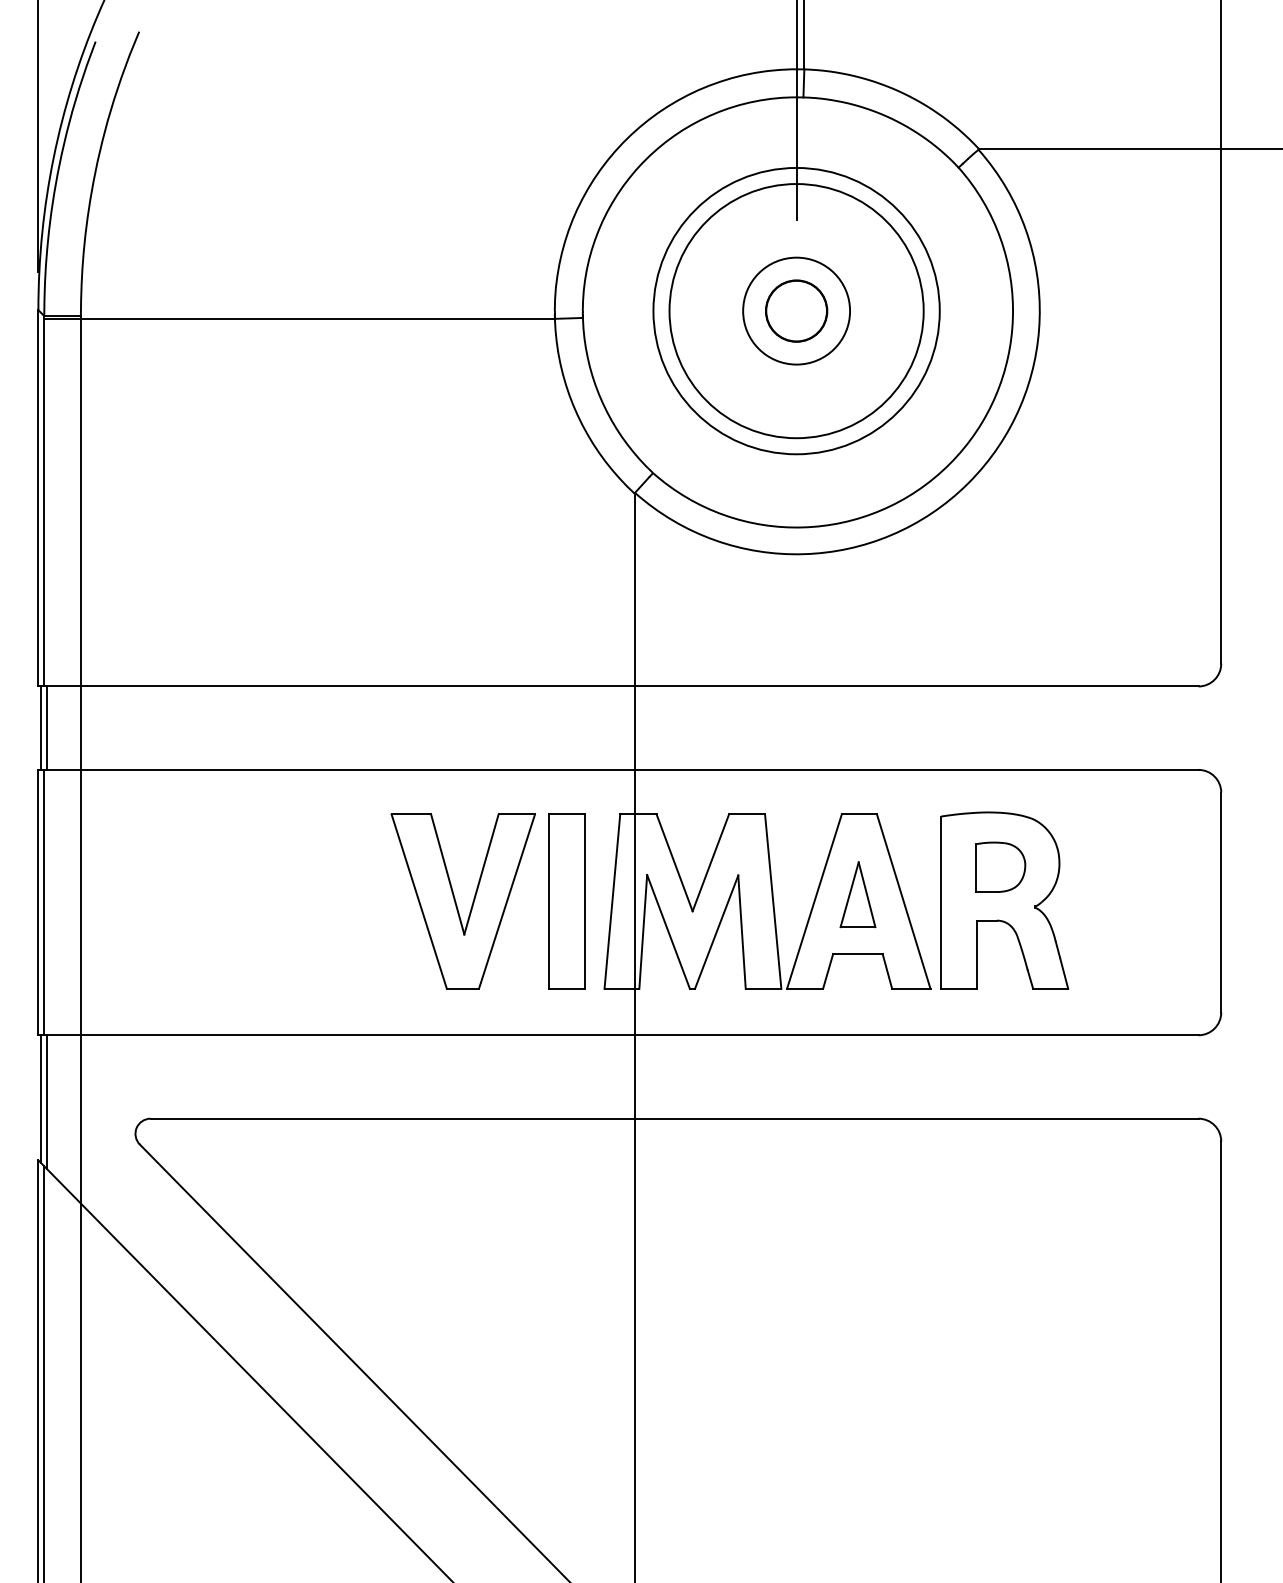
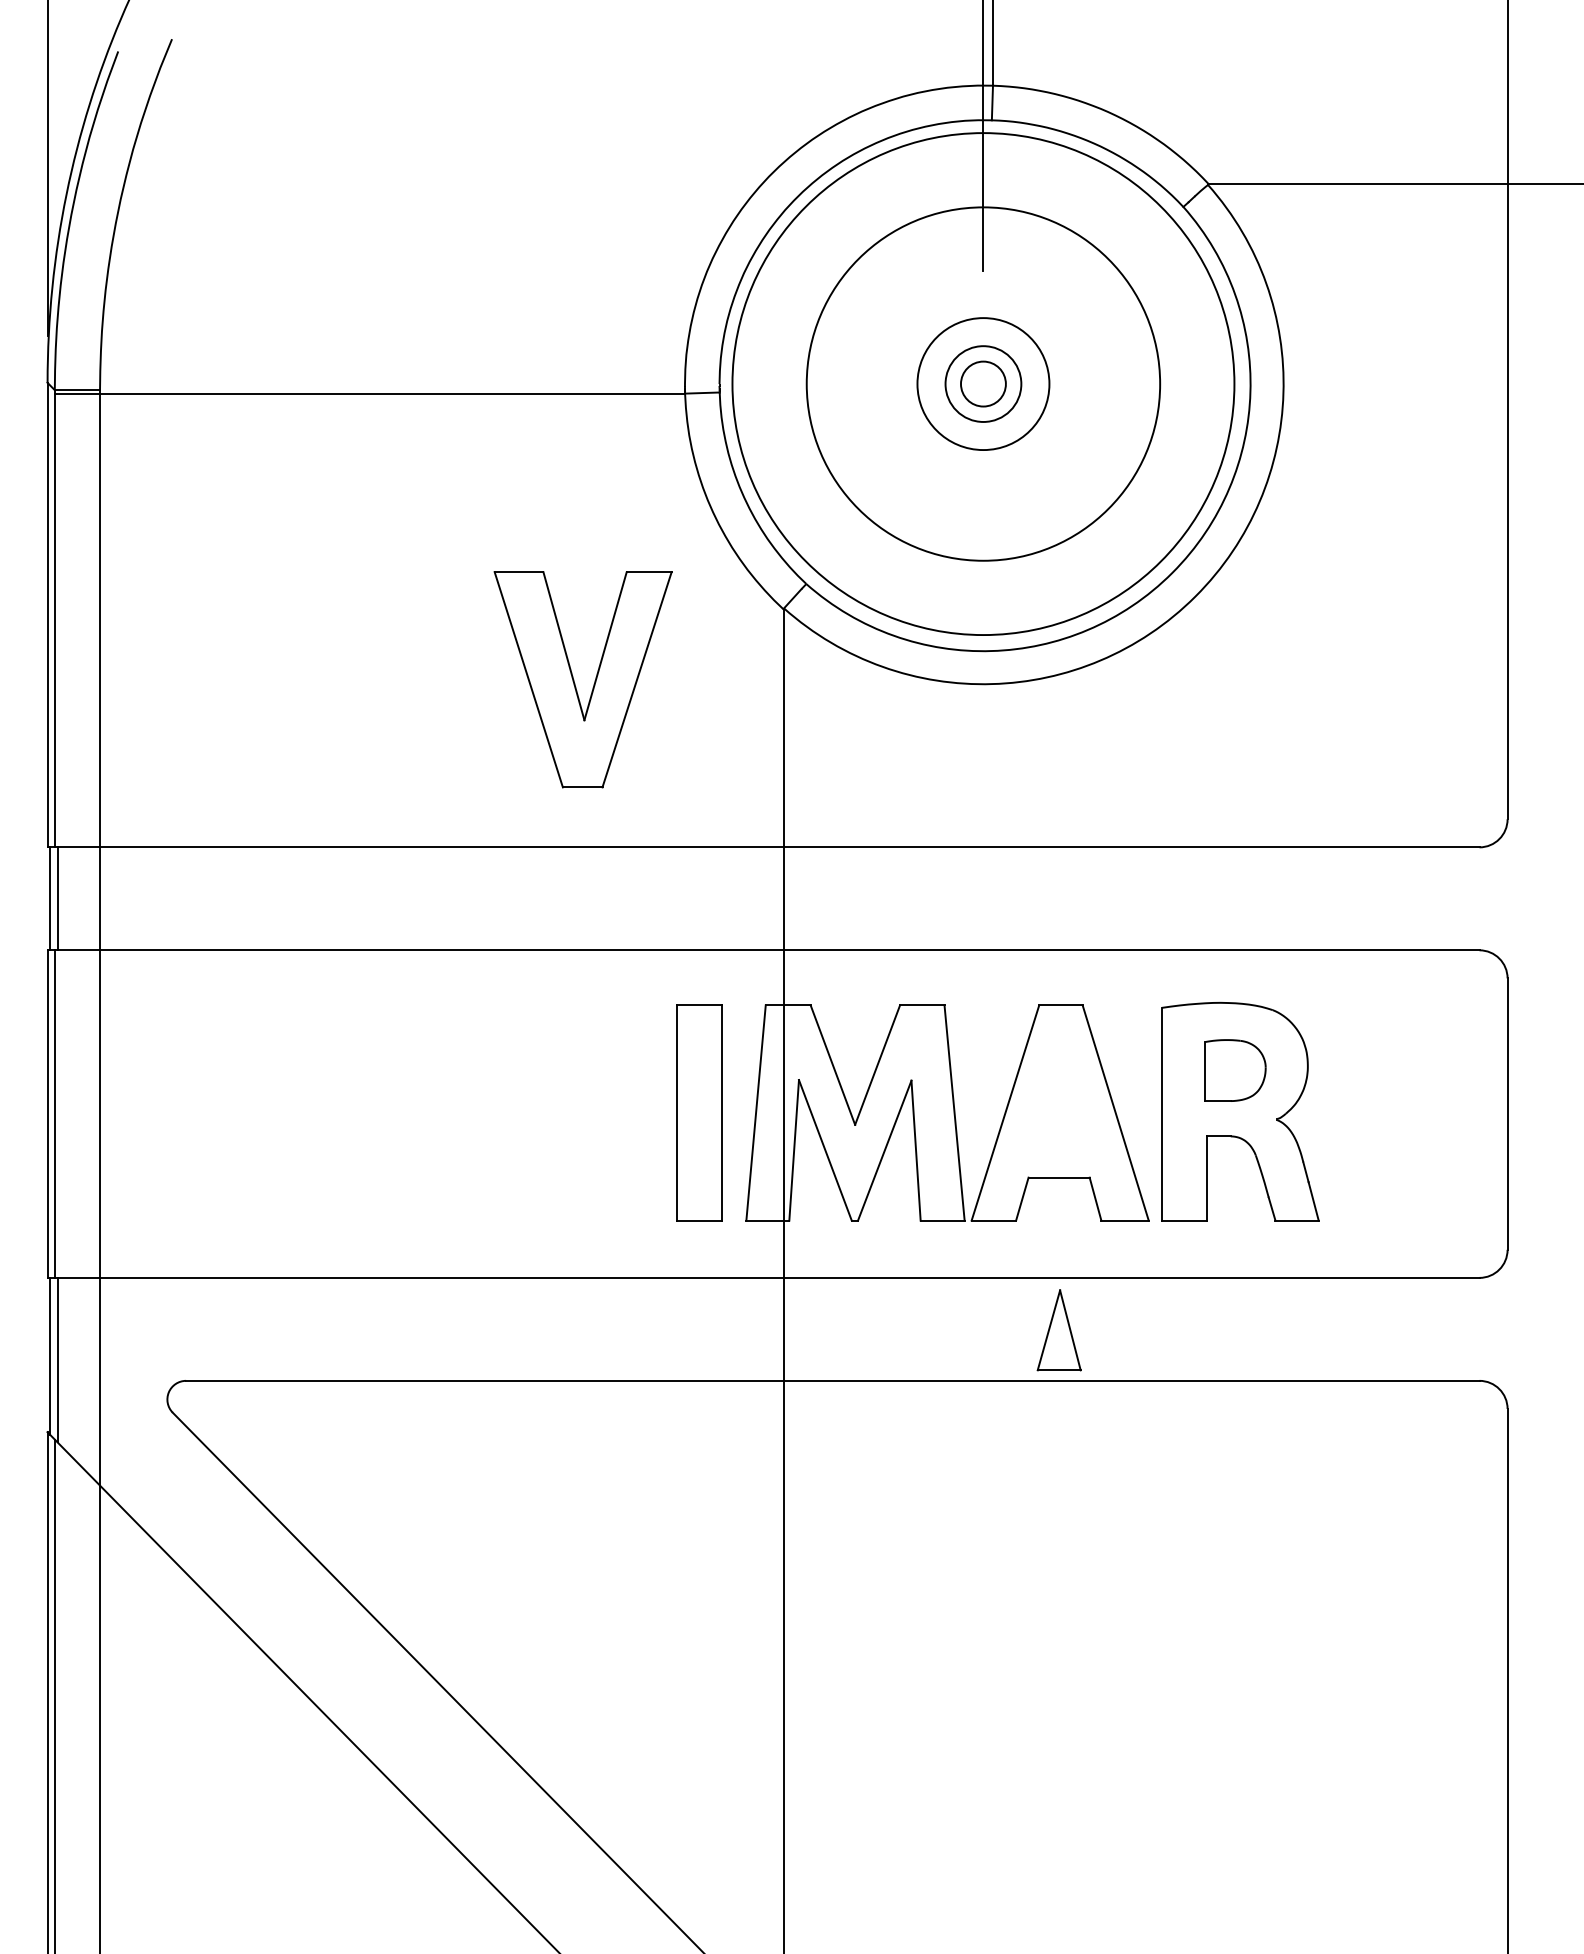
circle: (796, 310) -> (983, 383), size x0.6
circle: (796, 311) -> (983, 384), size x1.6
part: (857, 894) -> (1058, 1330), moved
part: (462, 901) -> (582, 679), moved

